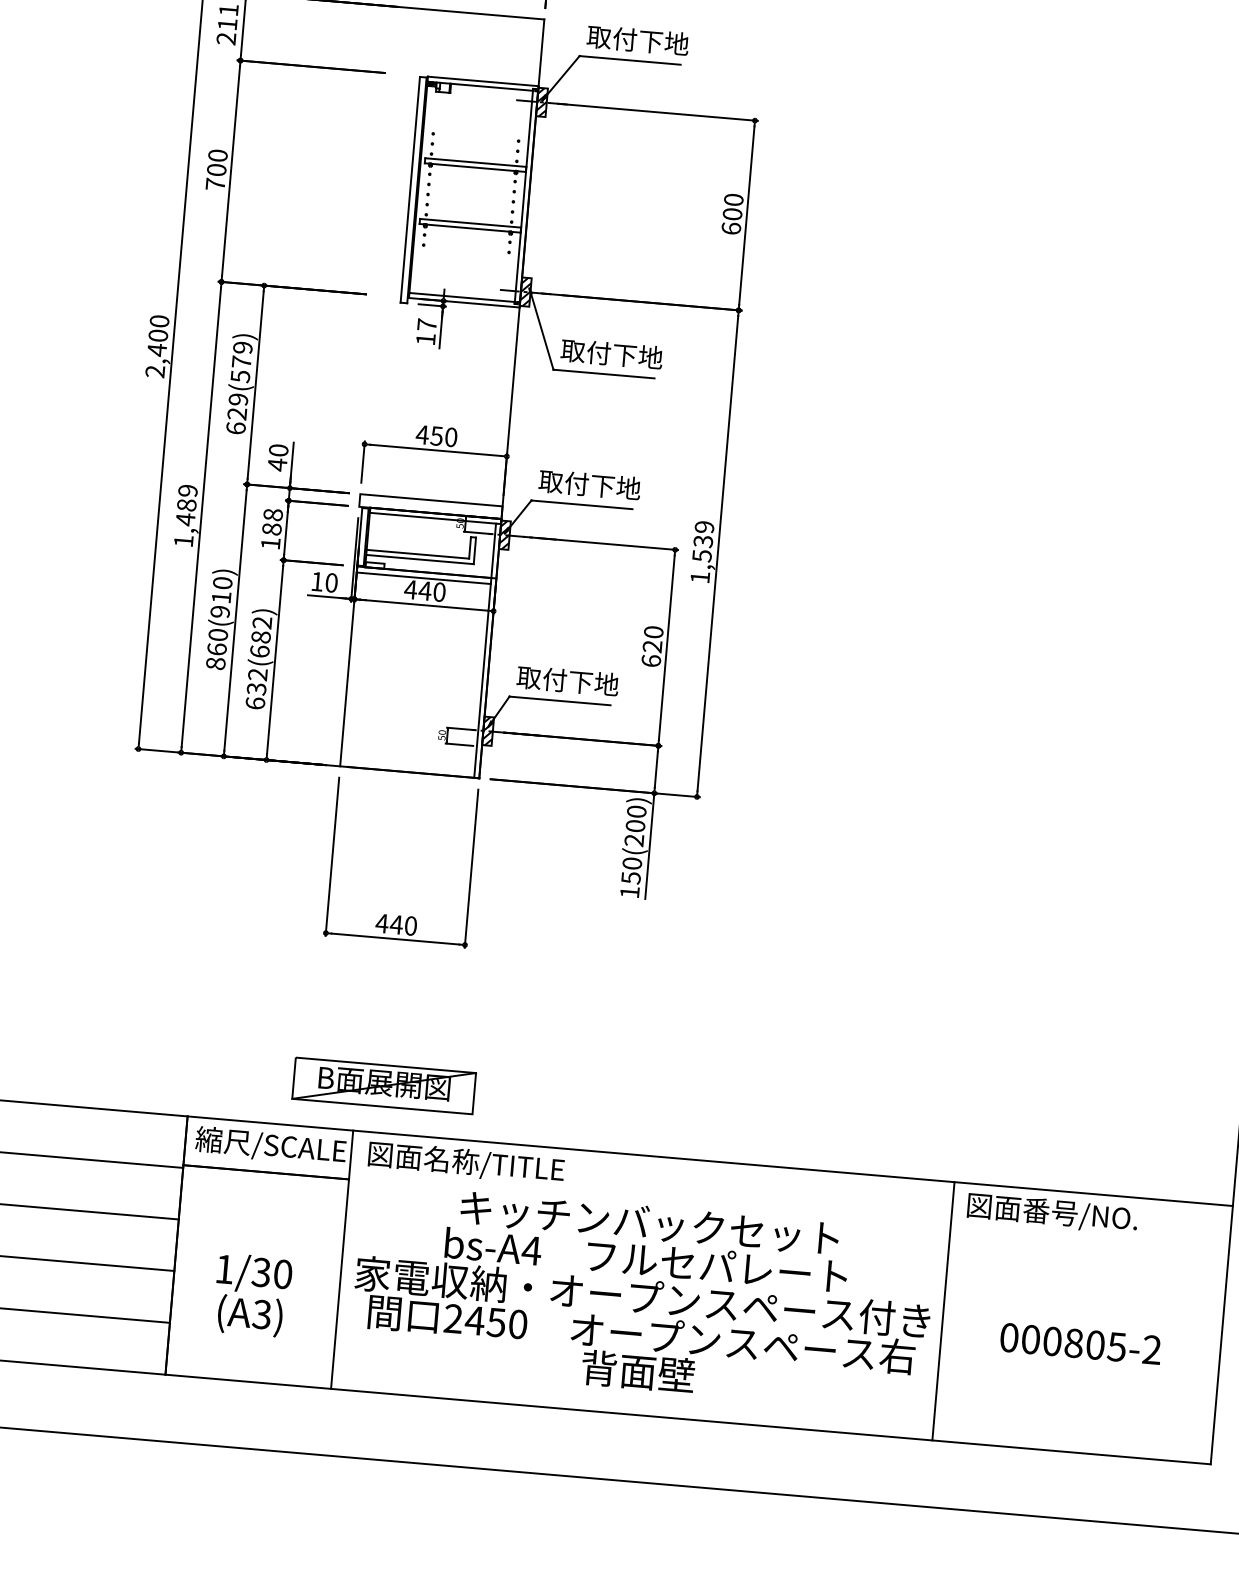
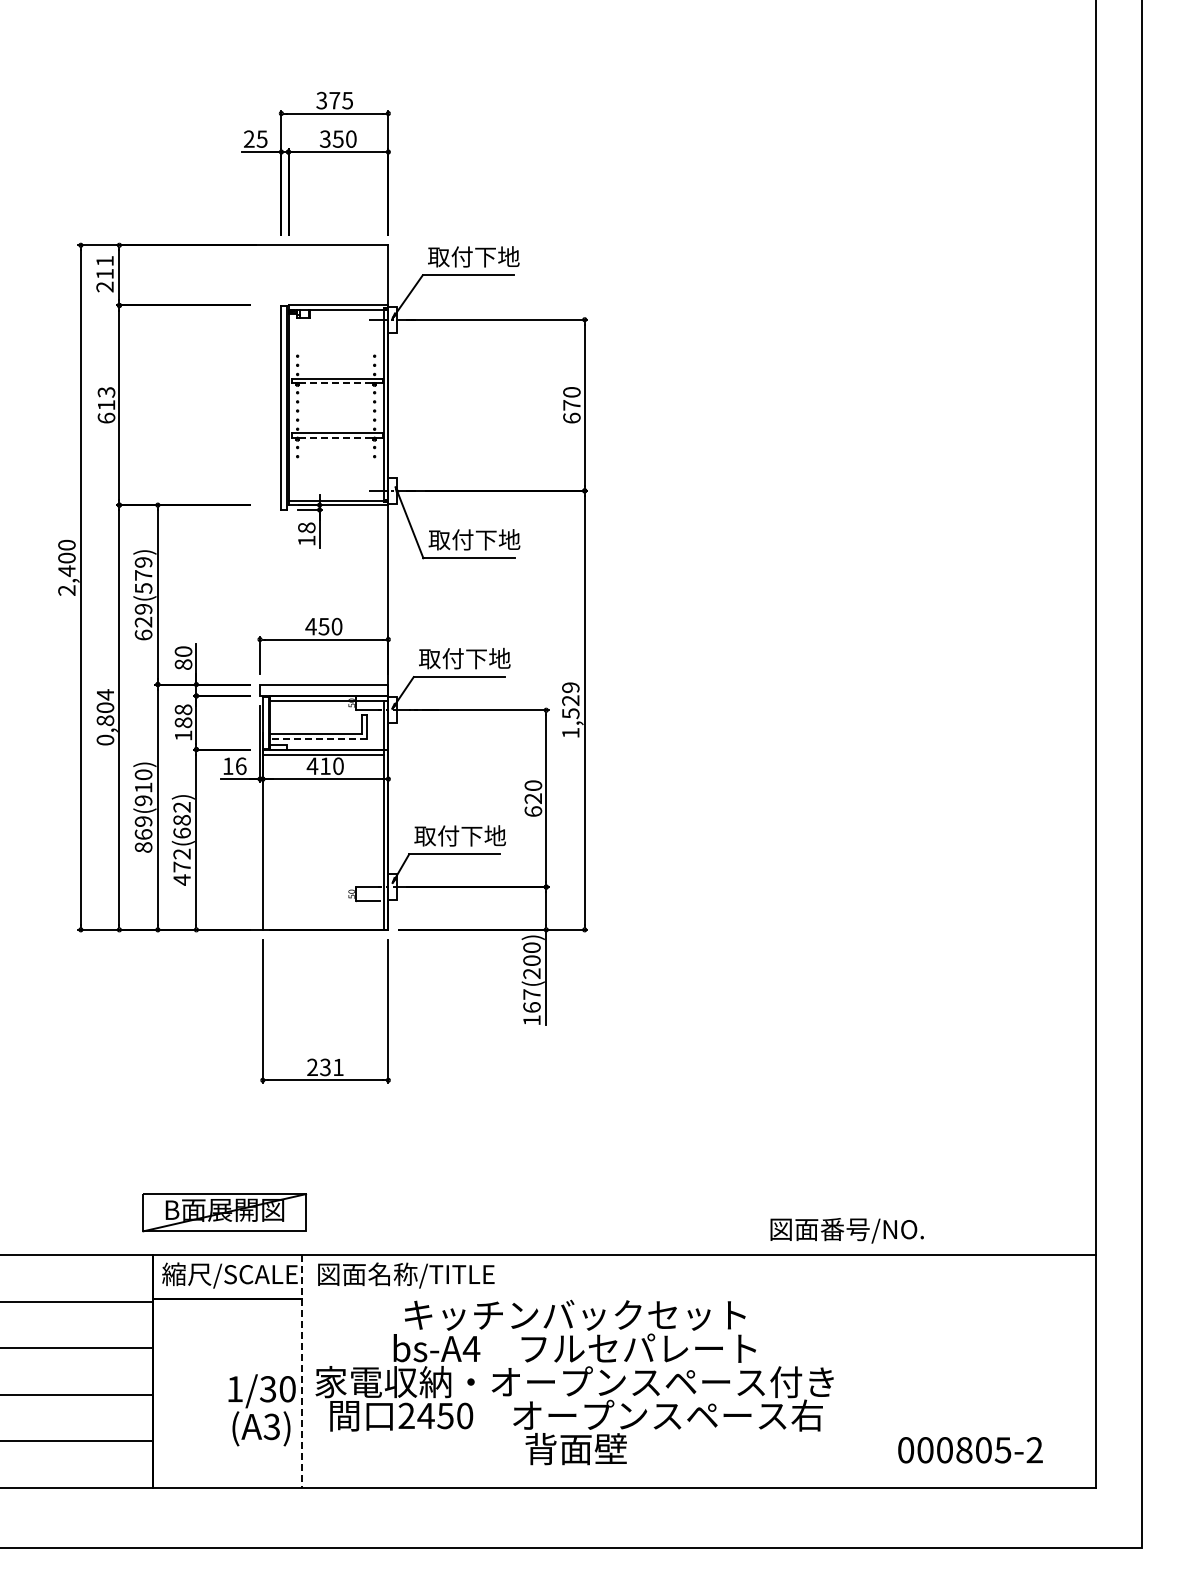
hatch: (541, 102) -> (392, 319), removed
line: (473, 167) -> (336, 383), solid -> dashed
text: (216, 170) -> (106, 405), 700 -> 613
text: (732, 214) -> (571, 405), 600 -> 670
line: (468, 228) -> (336, 438), solid -> dashed
hatch: (525, 291) -> (392, 490), removed
text: (426, 324) -> (306, 527), 17 -> 18
text: (277, 464) -> (183, 664), 40 -> 80
text: (185, 516) -> (105, 717), 1,489 -> 0,804
hatch: (504, 535) -> (392, 710), removed
text: (702, 541) -> (570, 700), 1,539 -> 1,529
line: (418, 559) -> (317, 738), solid -> dashed
text: (332, 582) -> (241, 765), 10 -> 16
text: (425, 590) -> (325, 765), 440 -> 410
text: (218, 634) -> (143, 821), 860(910) -> 869(910)
text: (255, 696) -> (181, 873), 632(682) -> 472(682)
hatch: (488, 730) -> (392, 886), removed
text: (631, 871) -> (531, 1001), 150(200) -> 167(200)
text: (395, 924) -> (324, 1067), 440 -> 231
part: (383, 1085) -> (224, 1212), moved
text: (1051, 1213) -> (846, 1230), moved
line: (342, 1259) -> (302, 1371), solid -> dashed
text: (252, 1295) -> (261, 1410), moved
line: (942, 1311) -> (844, 1371), removed
text: (1080, 1344) -> (970, 1450), moved

